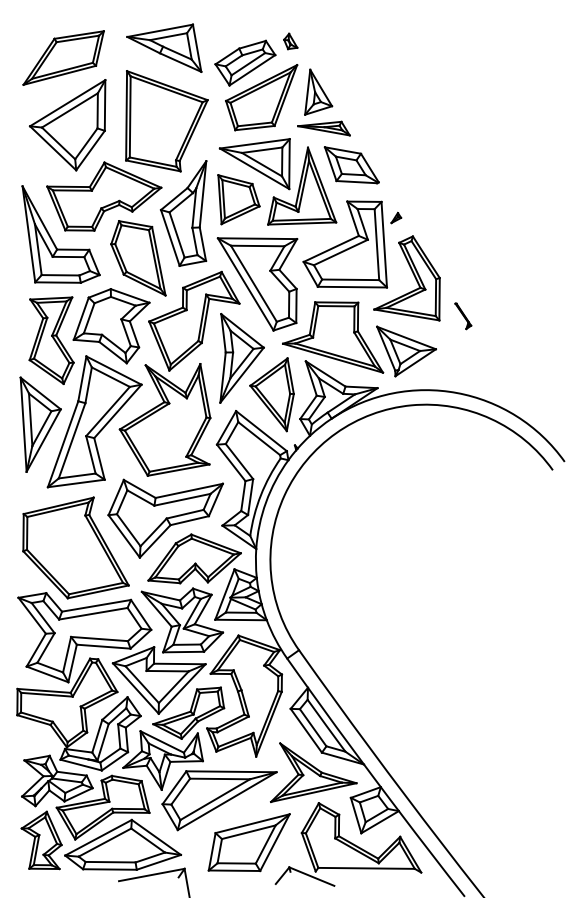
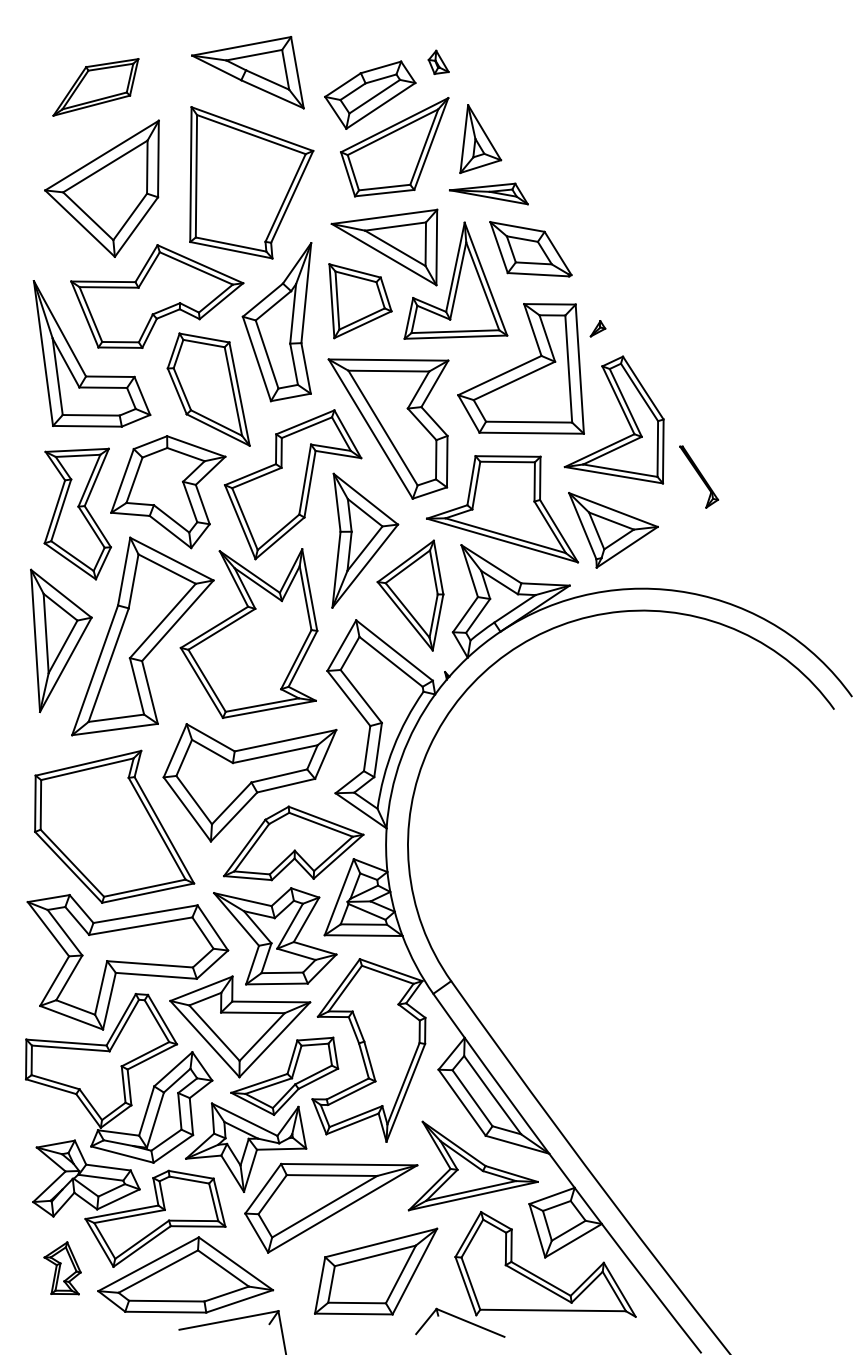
part: (63, 57) -> (95, 86), size x0.7
part: (463, 316) -> (699, 477), size x1.6
part: (41, 840) -> (62, 1268), size x0.6

